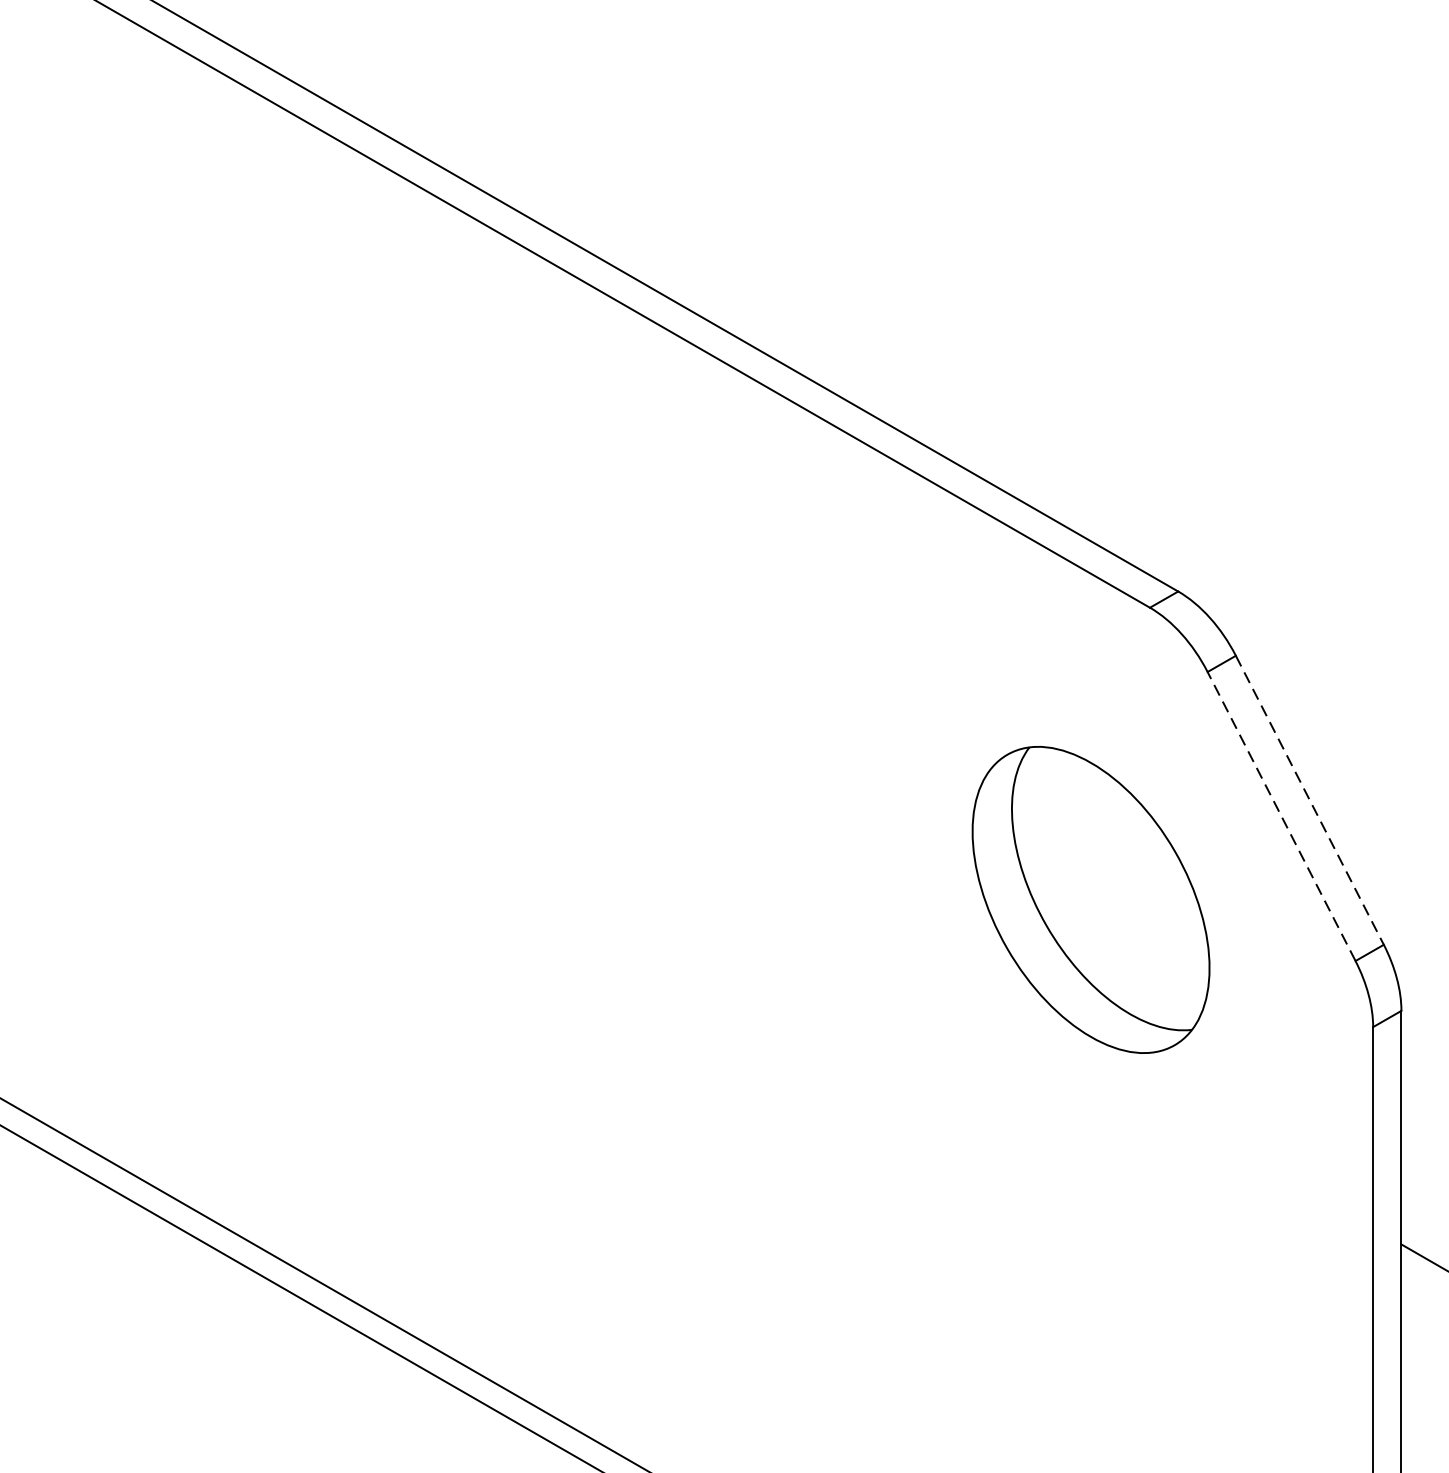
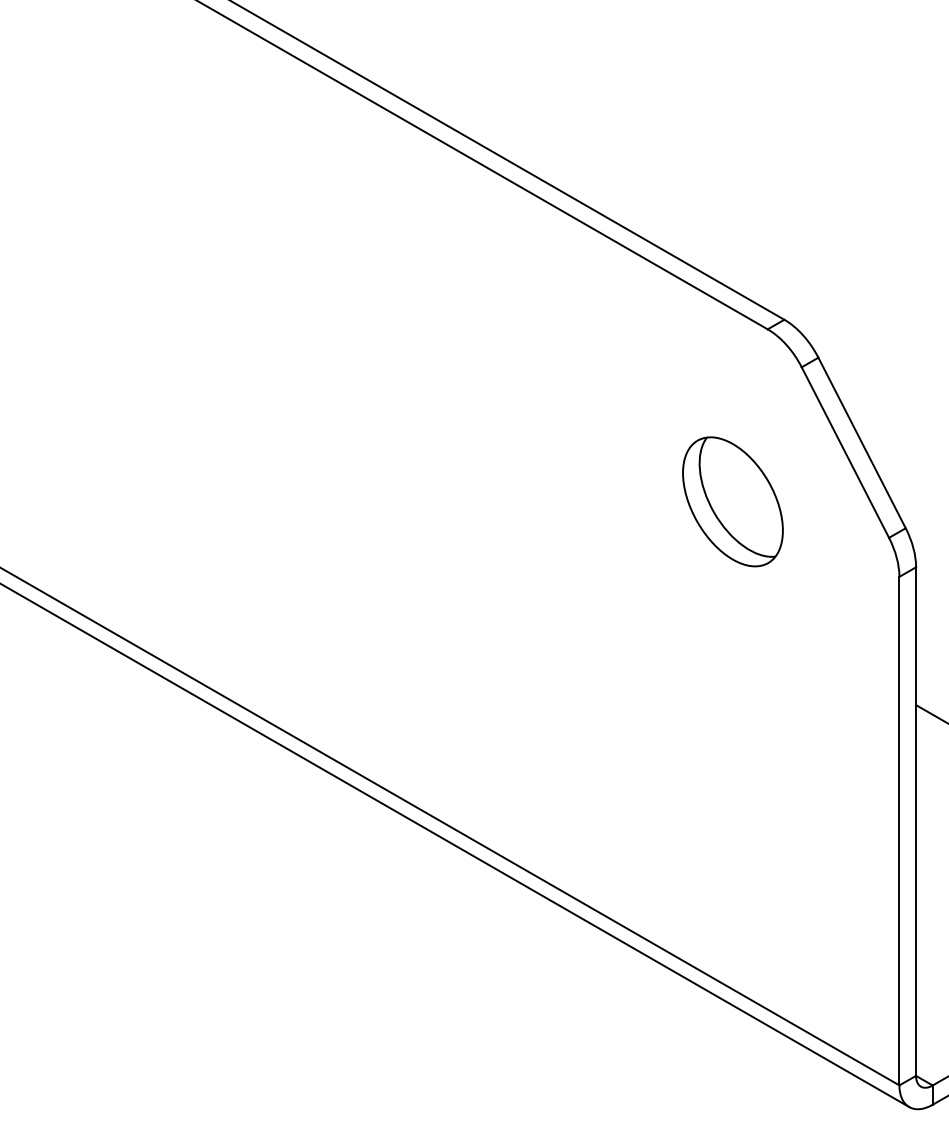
line: (1310, 801) -> (862, 443), dashed -> solid
line: (1281, 816) -> (845, 452), dashed -> solid
part: (1090, 899) -> (732, 501), size x0.71

